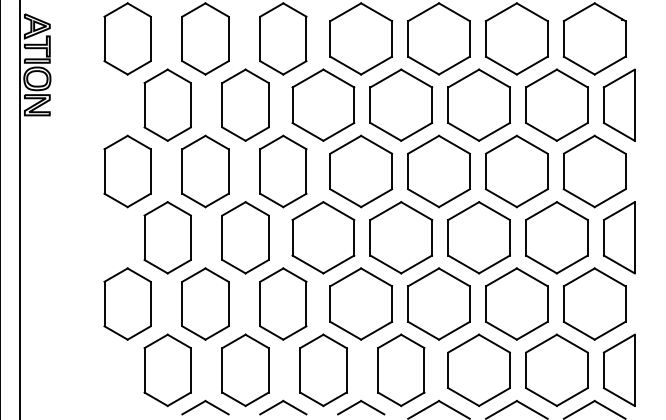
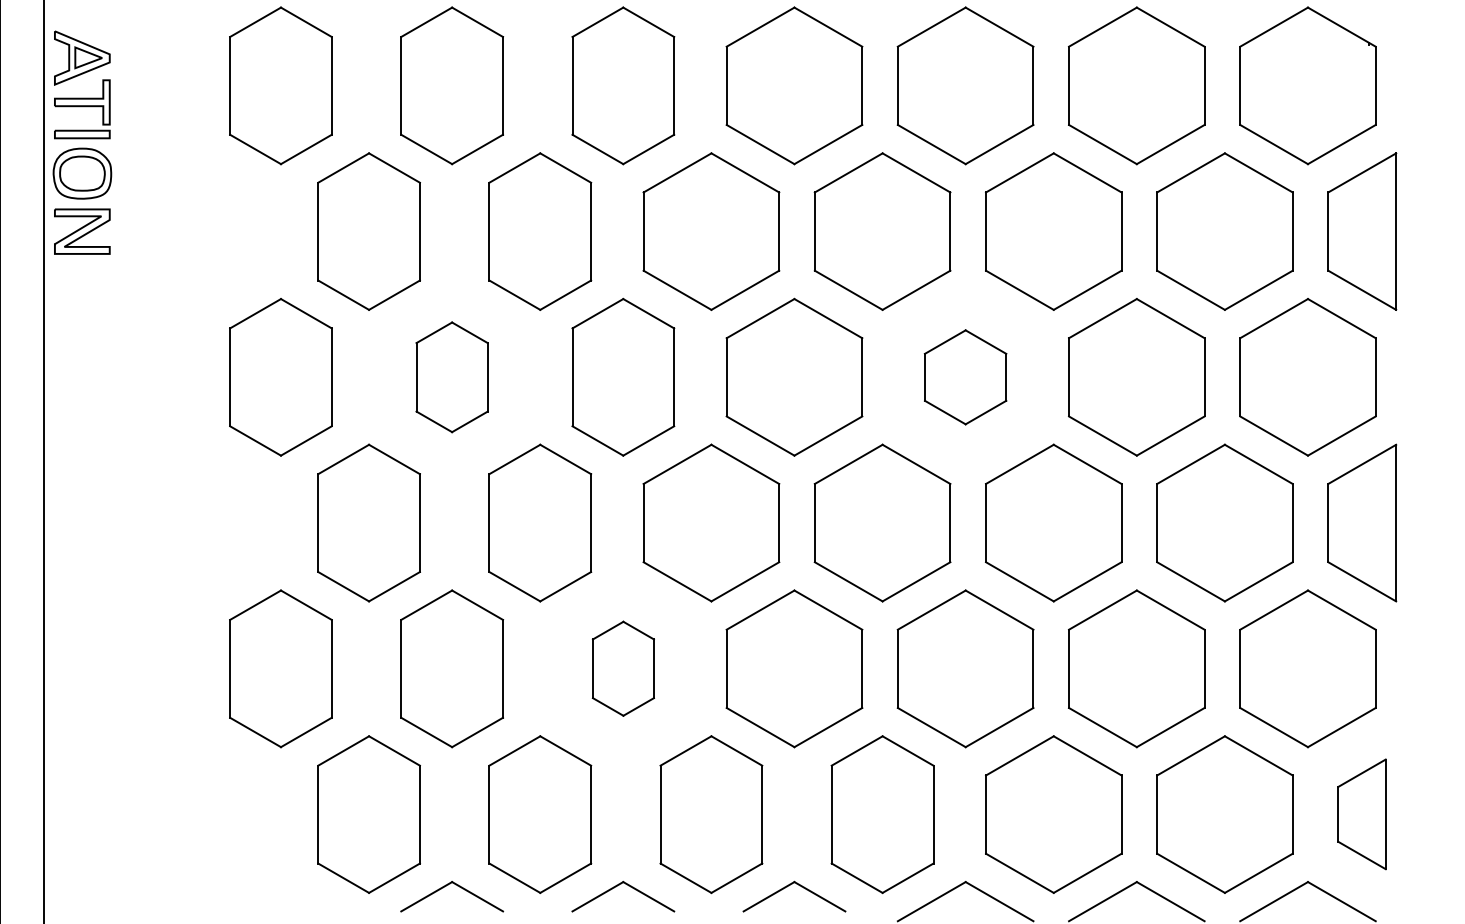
part: (205, 171) -> (452, 377), size x0.7
part: (438, 171) -> (964, 377), size x0.6
part: (283, 303) -> (623, 667), size x0.6
part: (618, 369) -> (1360, 812), size x0.7

